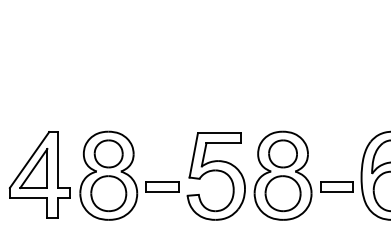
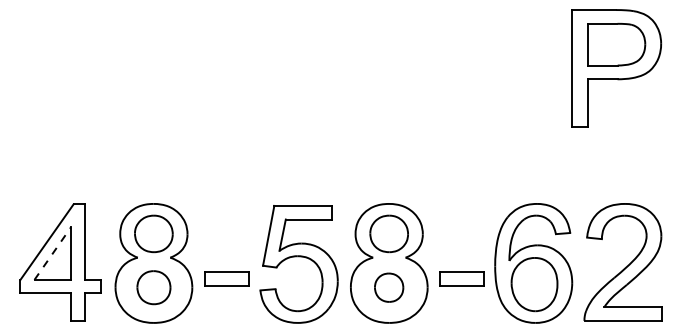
line: (34, 168) -> (53, 253), solid -> dashed
part: (108, 193) -> (153, 287), size x0.7
part: (282, 193) -> (388, 287), size x0.6

